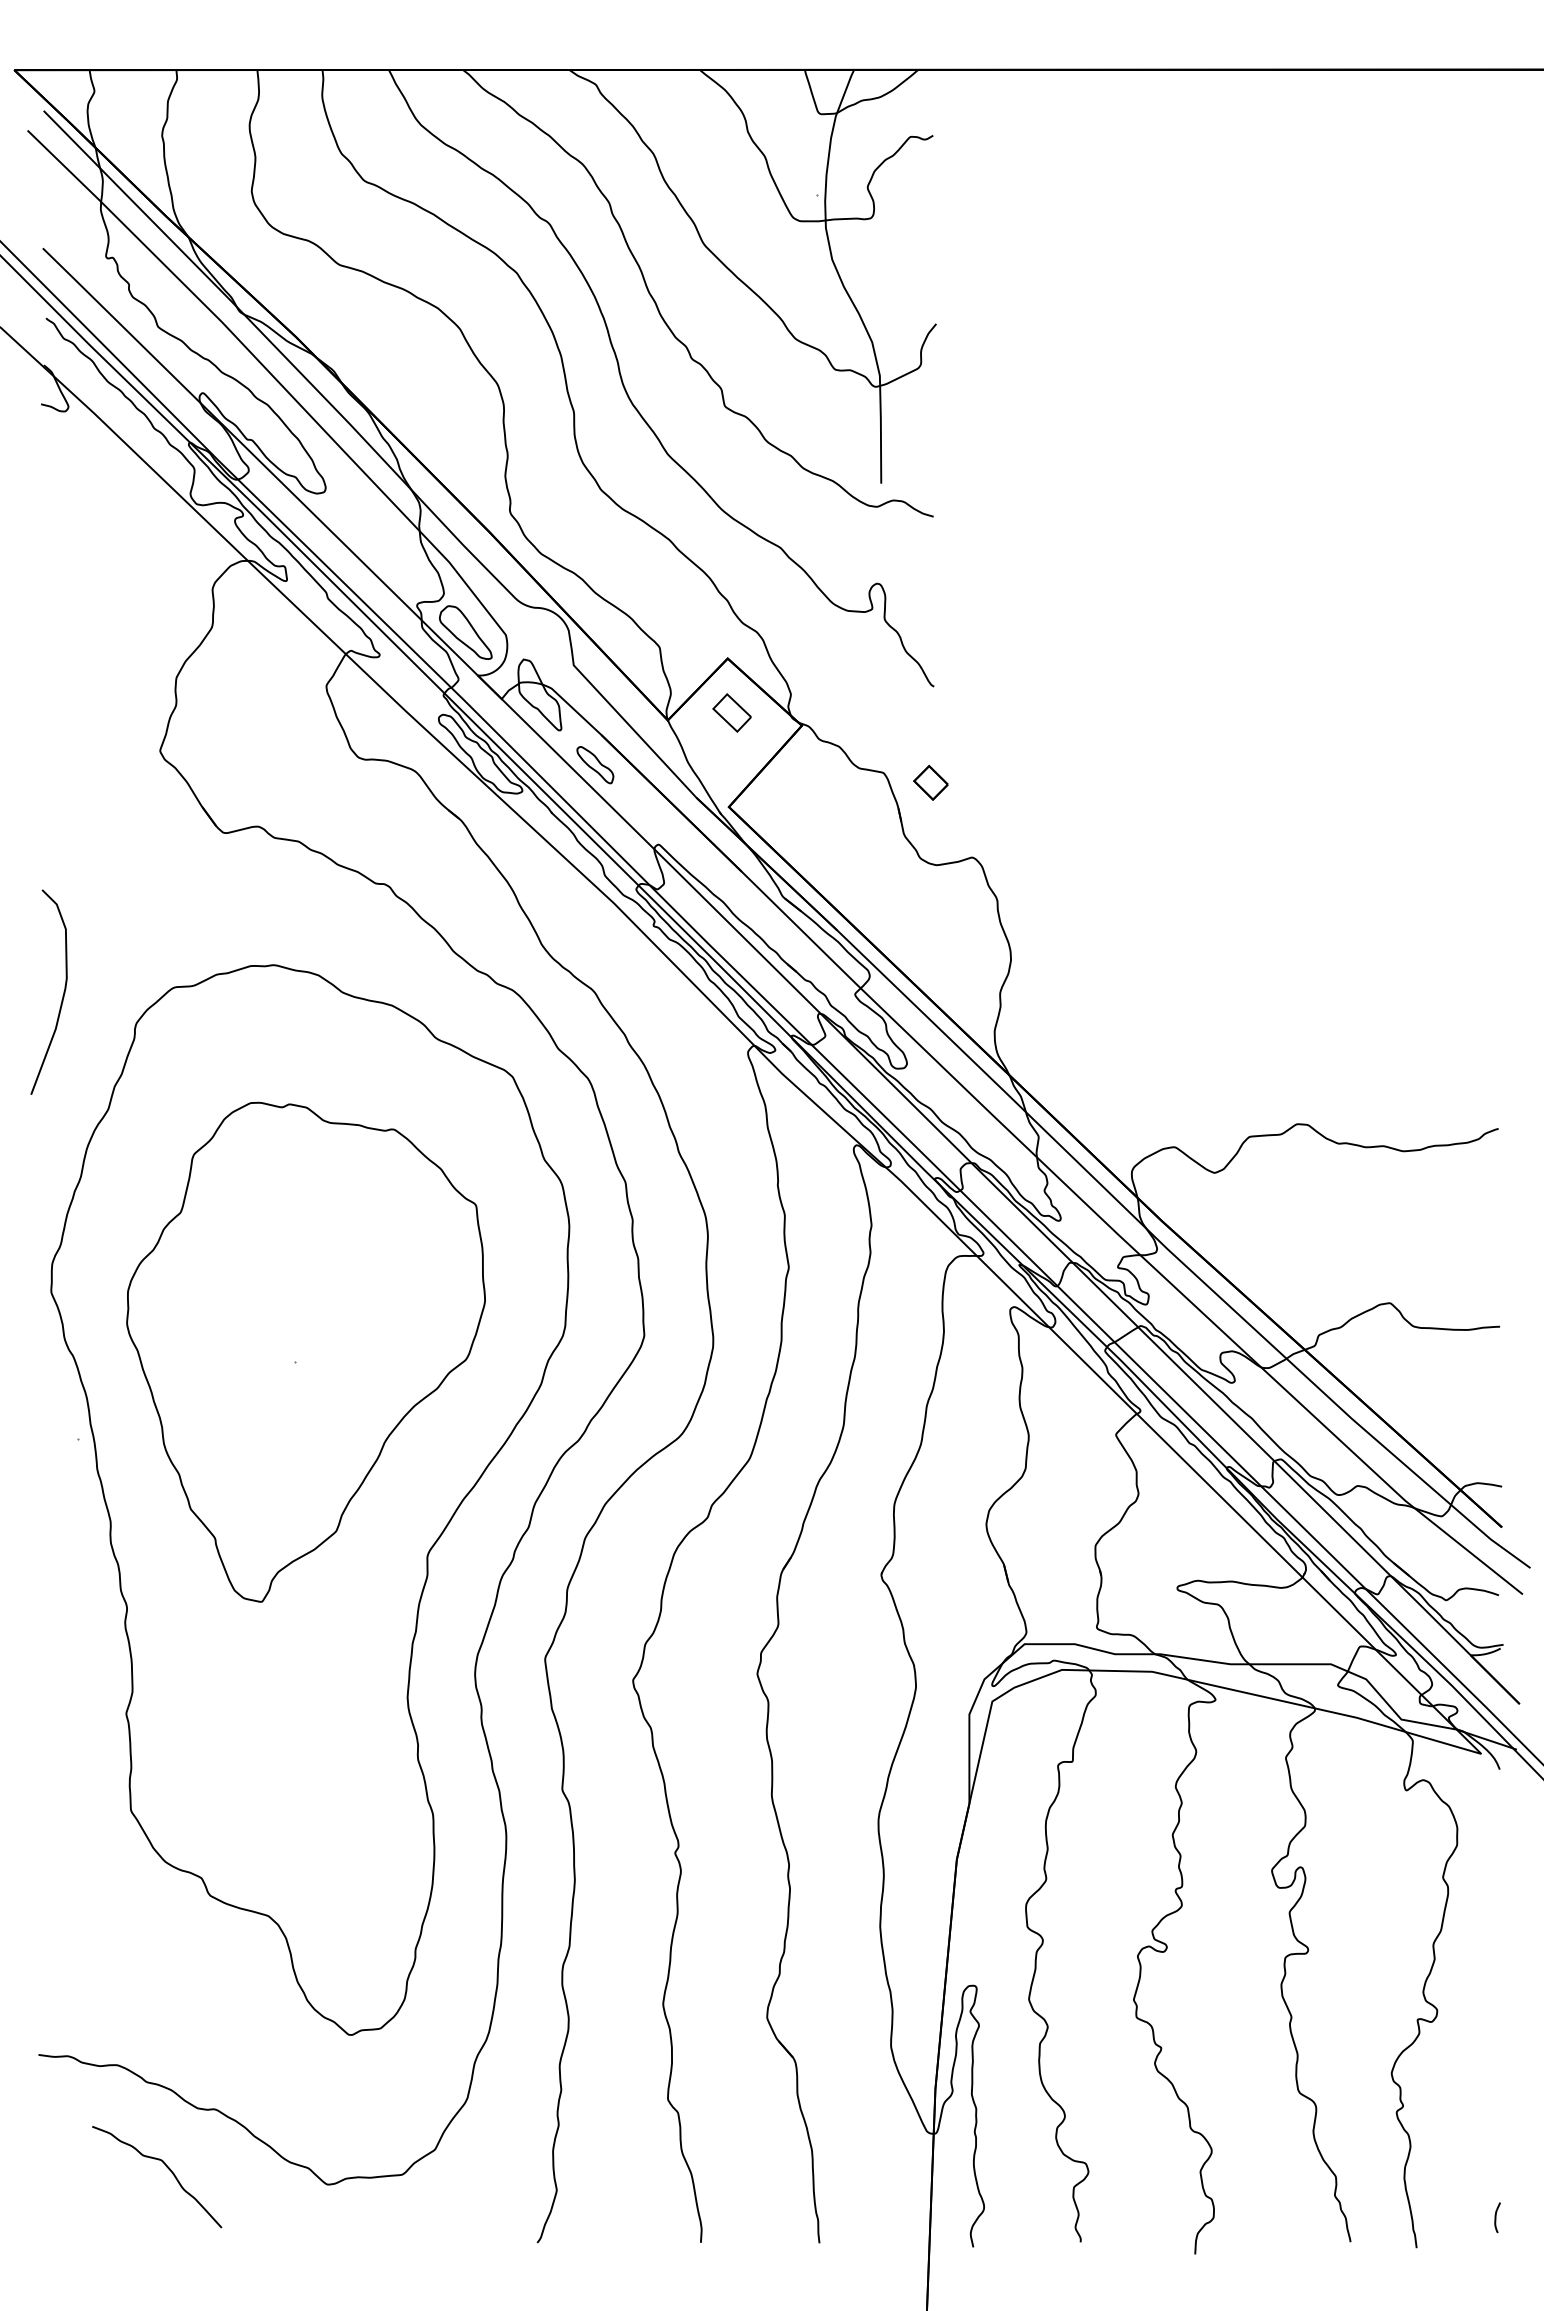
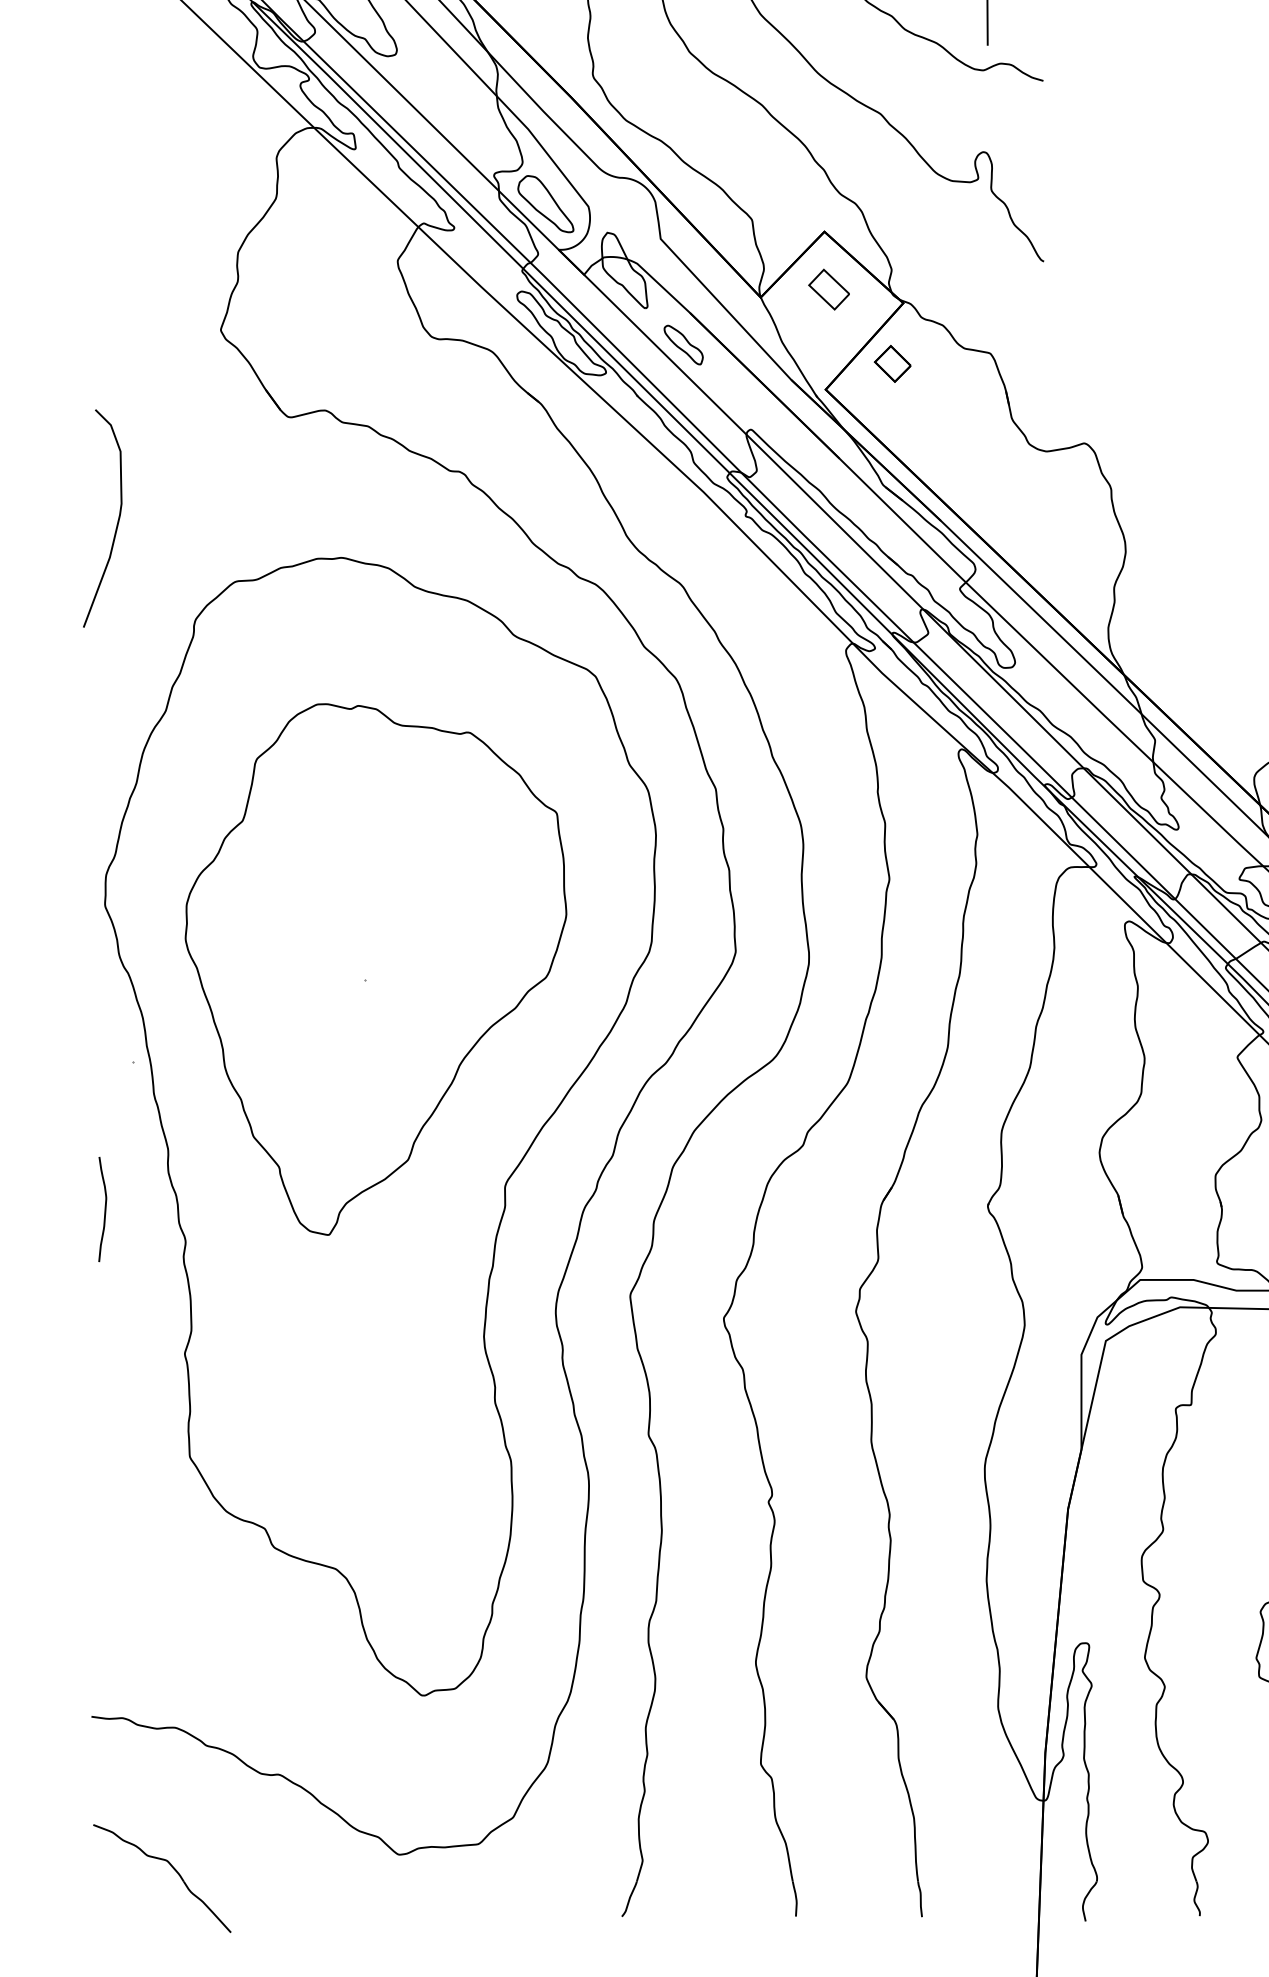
part: (930, 782) -> (892, 363), moved
curve: (62, 995) -> (116, 522), moved
curve: (50, 1577) -> (104, 1209), added
part: (166, 2167) -> (172, 1868), moved

